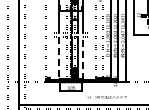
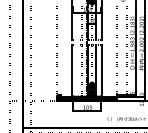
line: (83, 58) -> (102, 71), dashed -> solid
line: (58, 59) -> (71, 72), dashed -> solid

